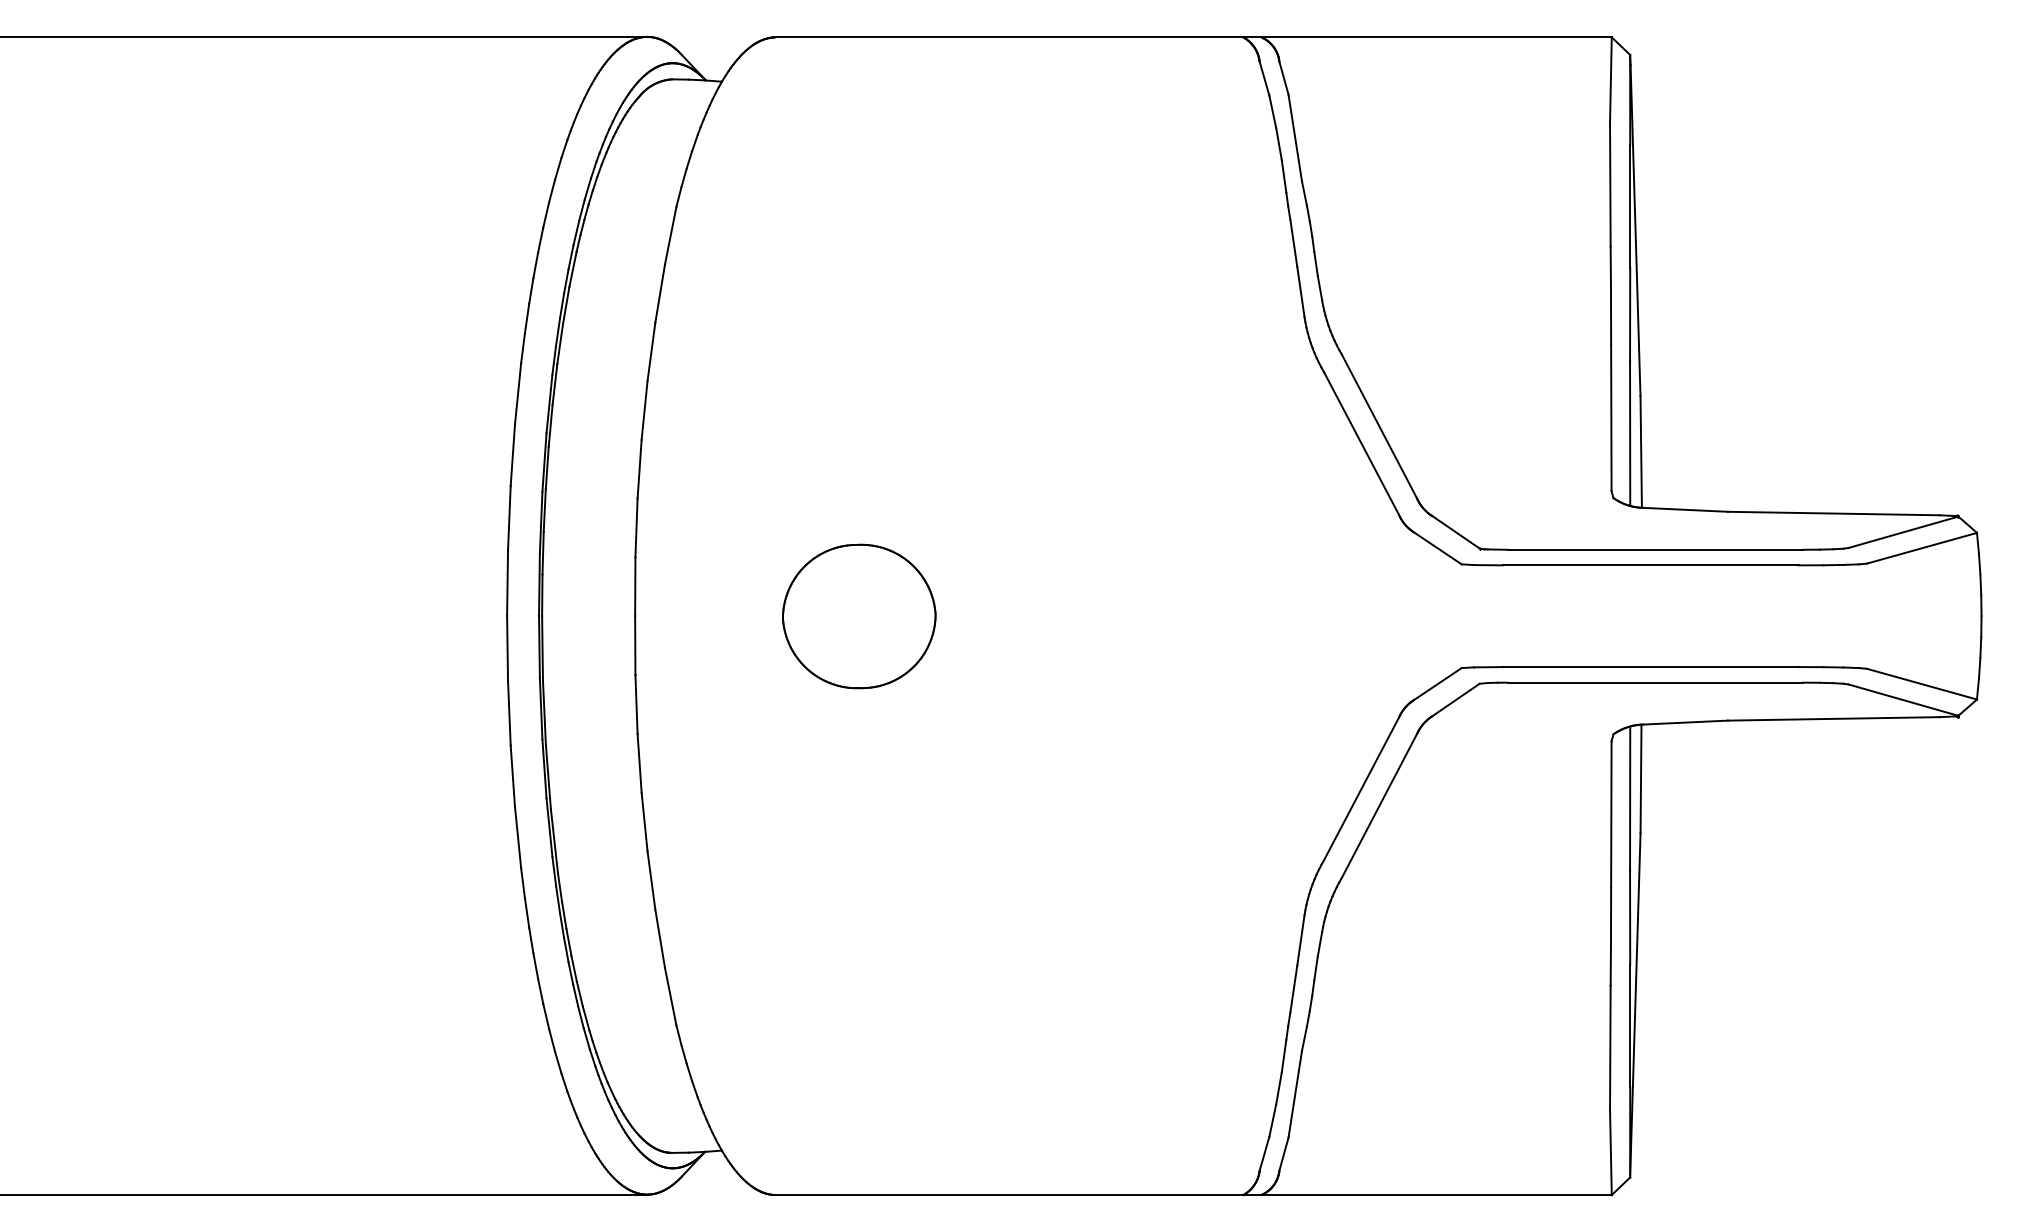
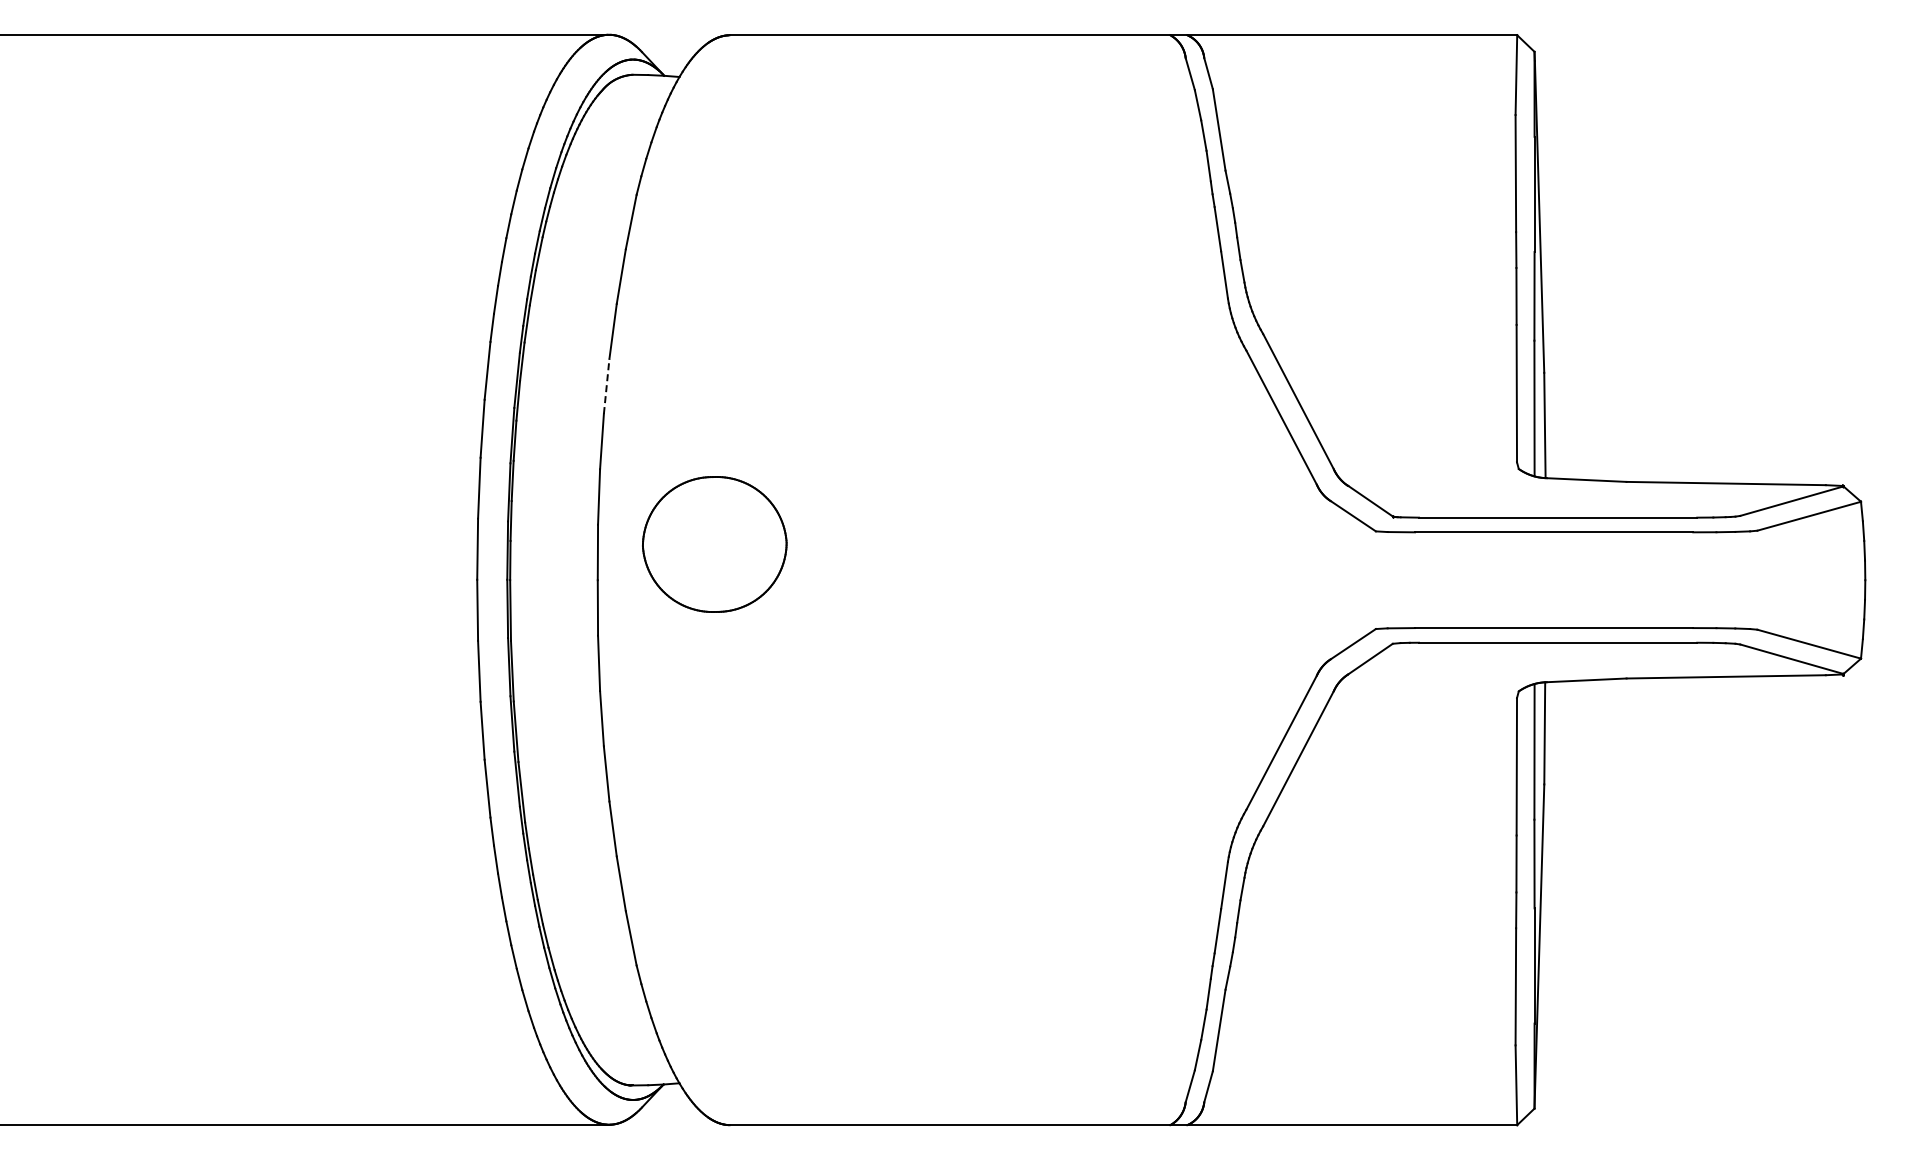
line: (644, 410) -> (606, 386), solid -> dashed
part: (858, 616) -> (714, 544), moved

